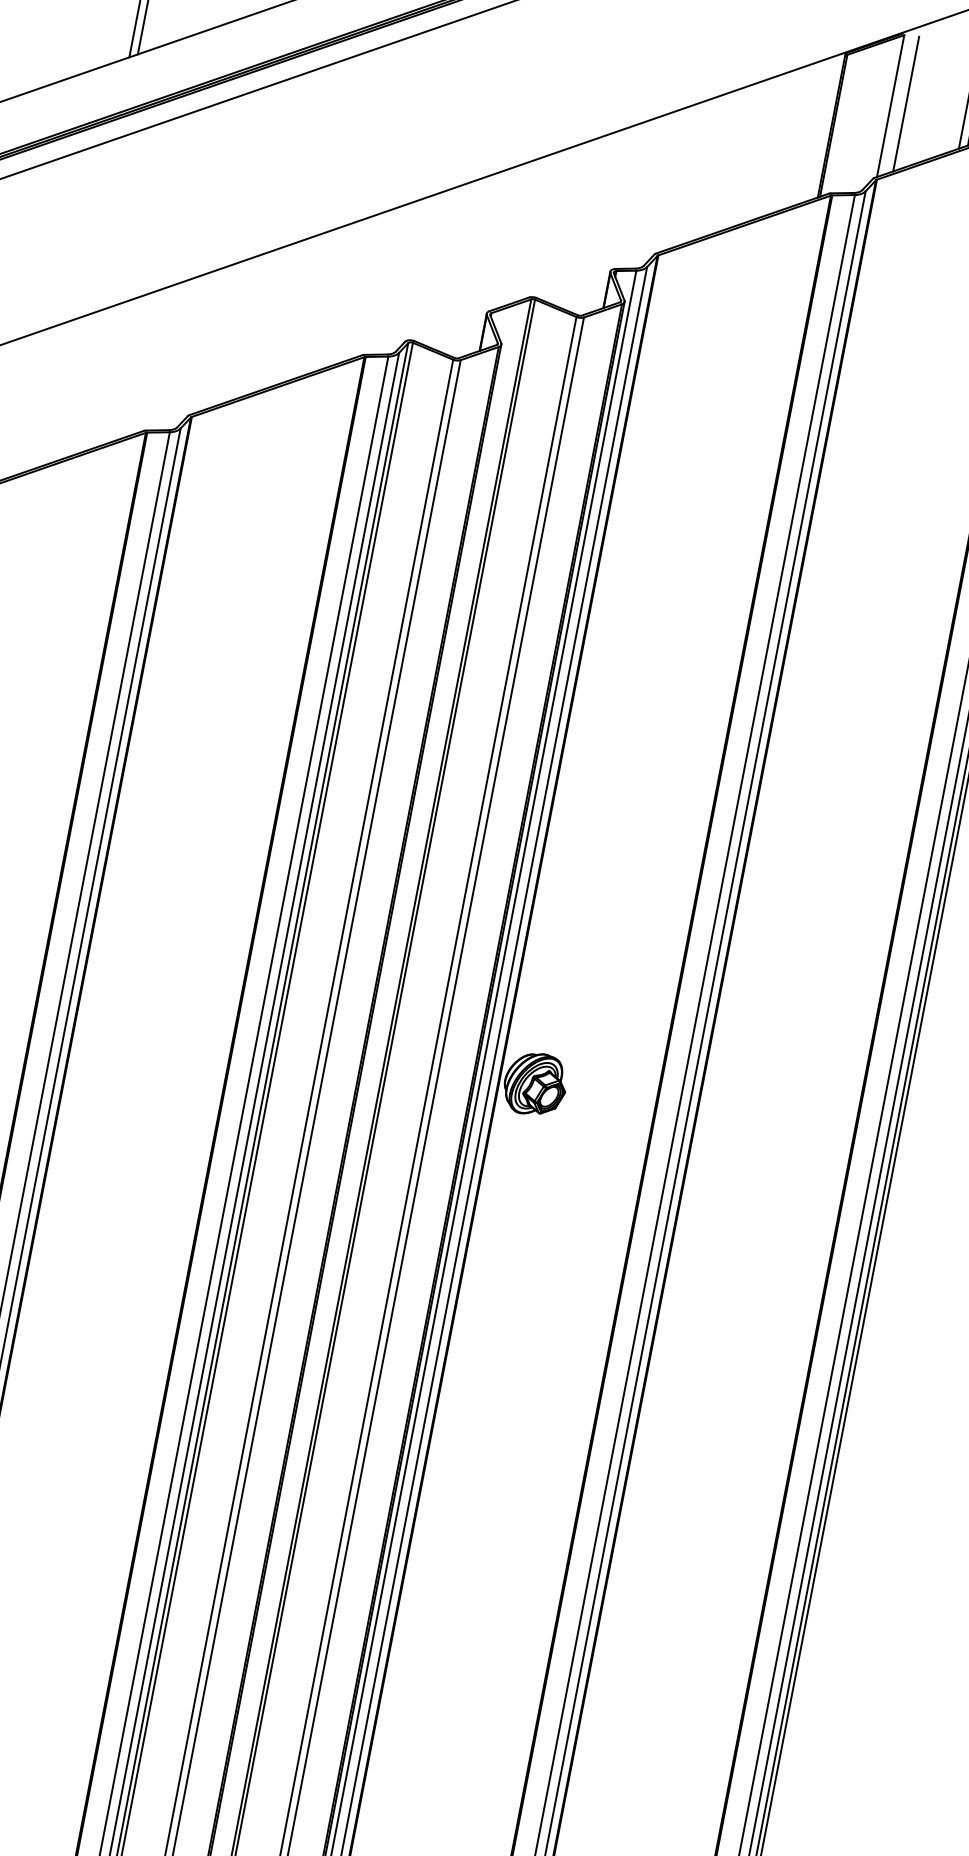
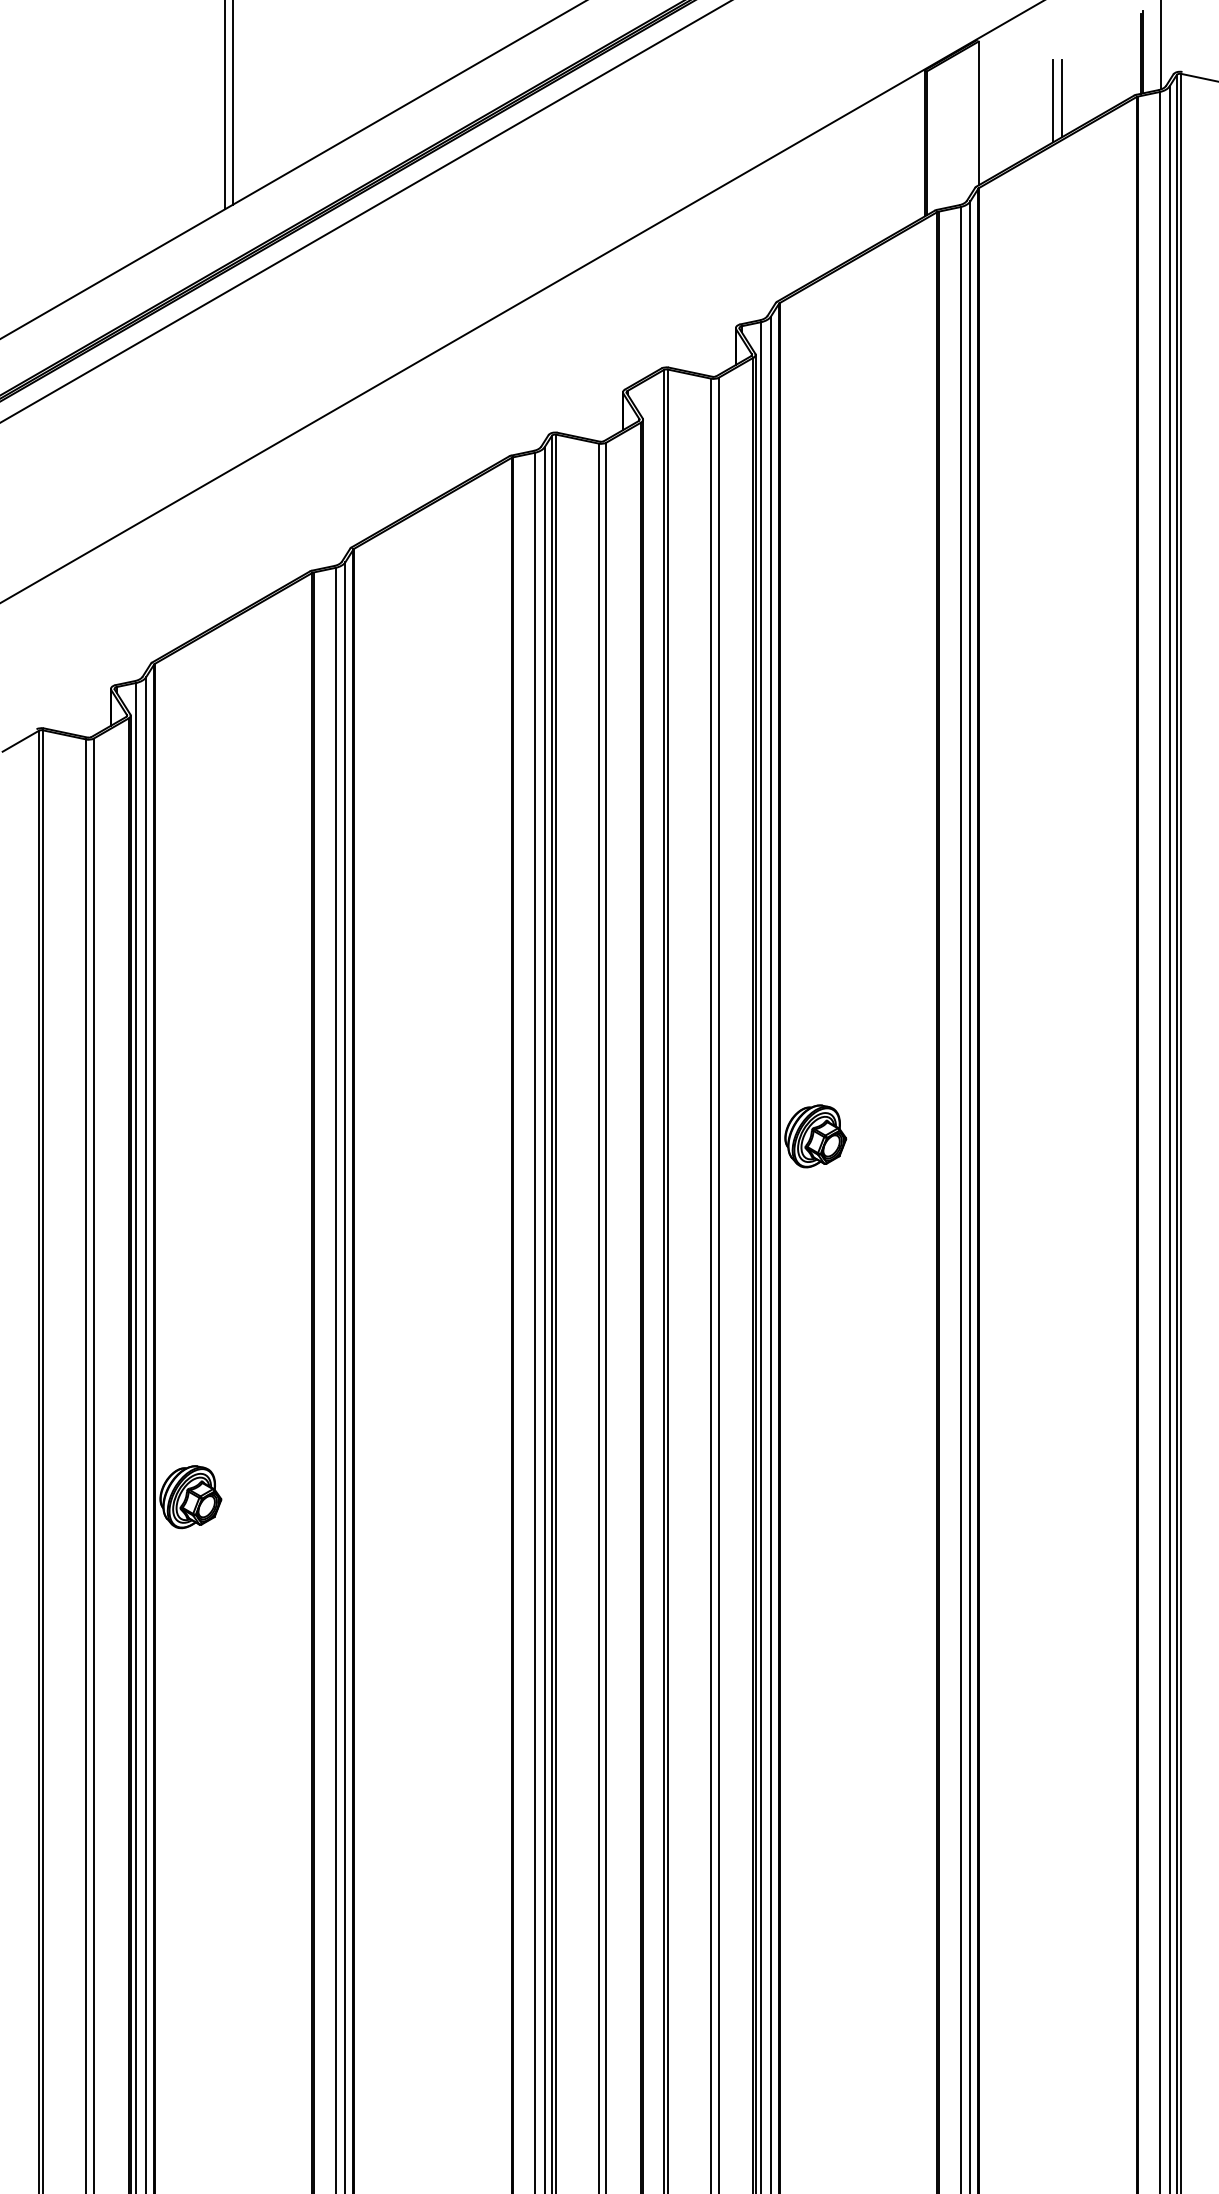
line: (906, 104) -> (993, 108), removed

